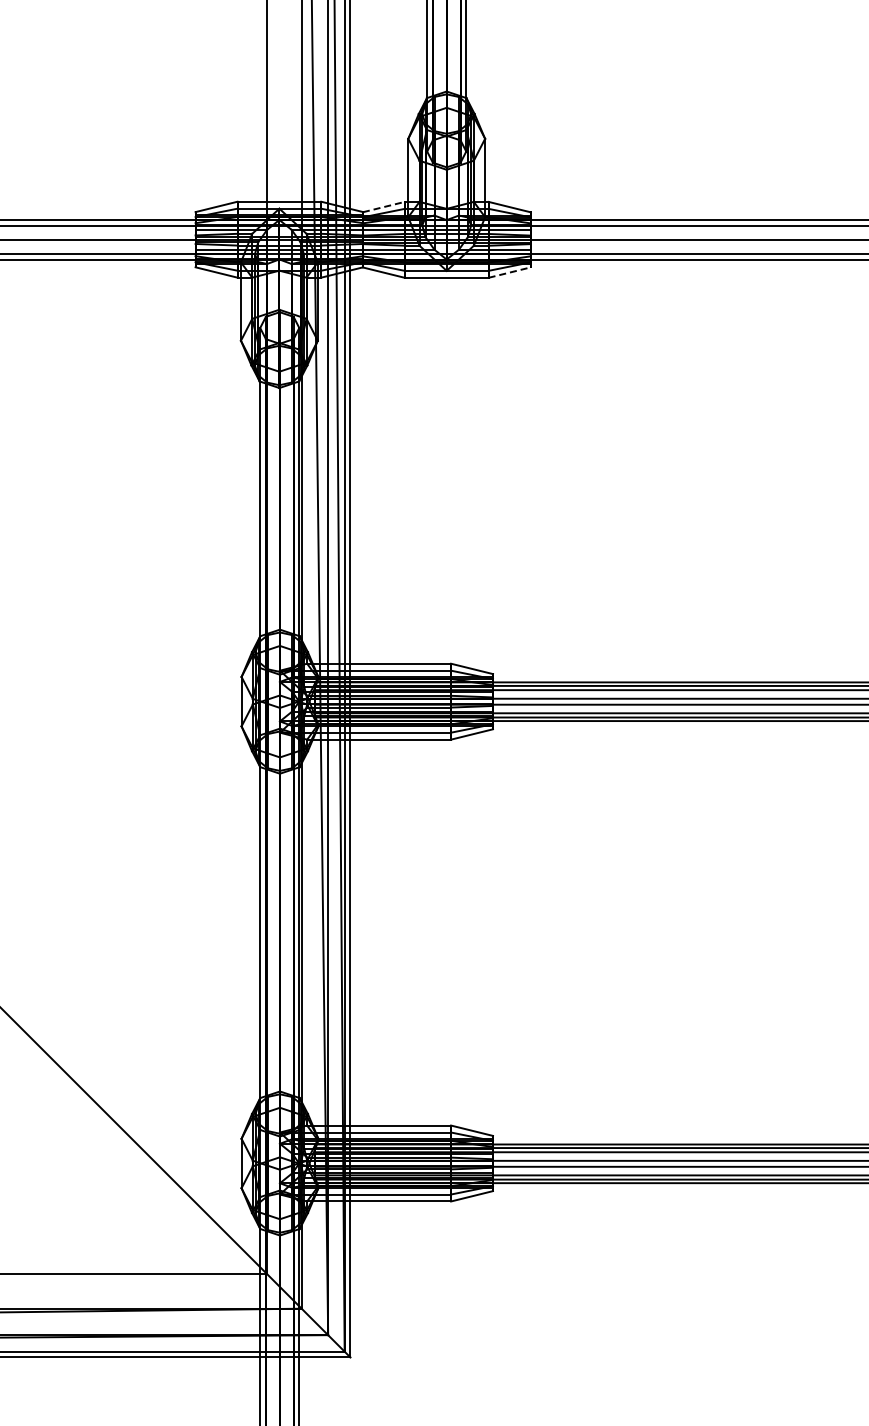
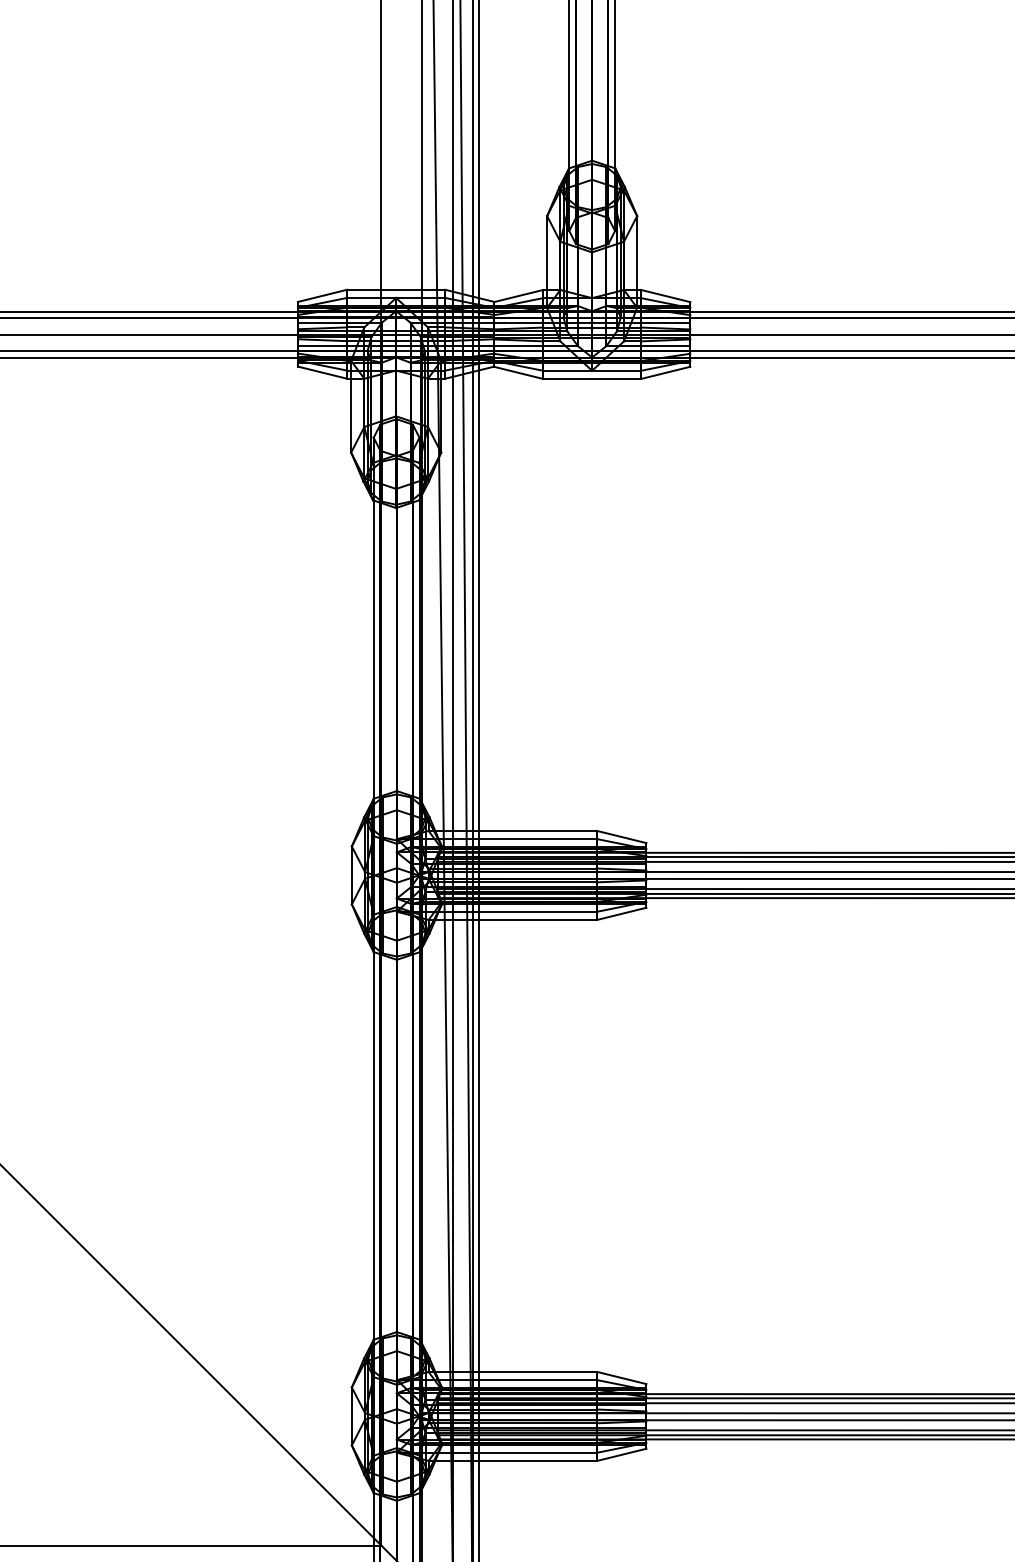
line: (383, 207) -> (518, 296), dashed -> solid
line: (509, 272) -> (665, 372), dashed -> solid

